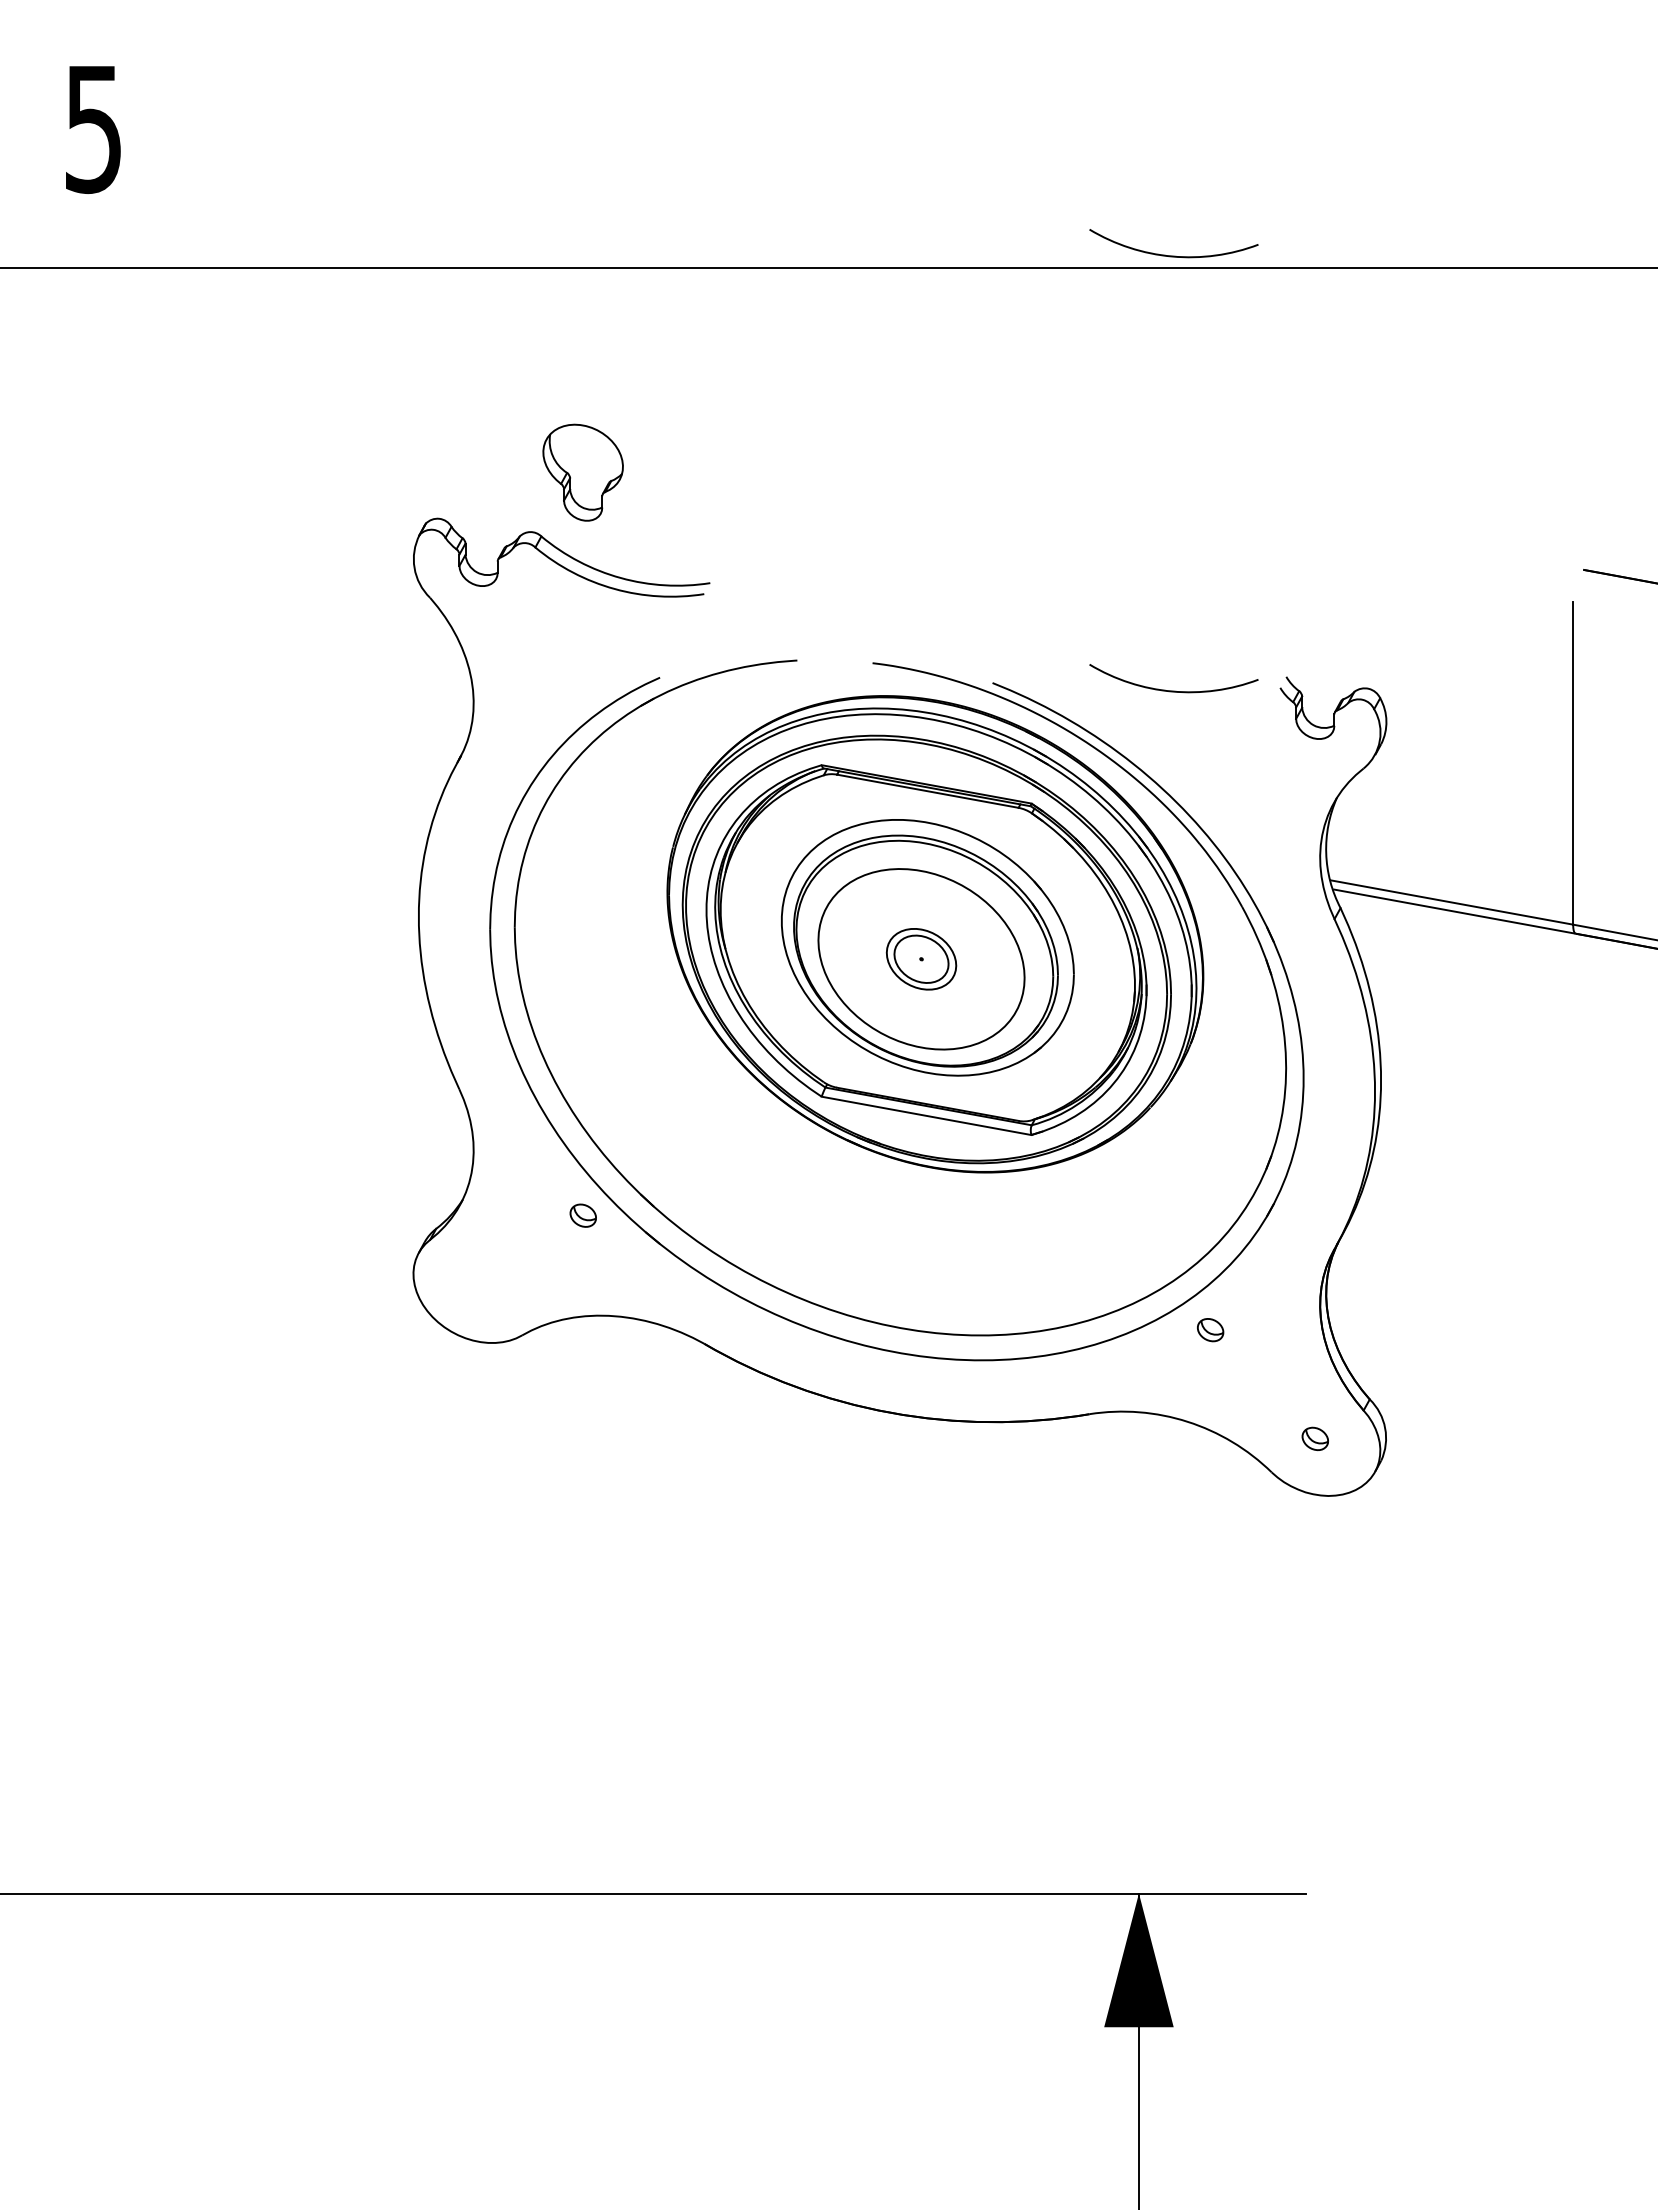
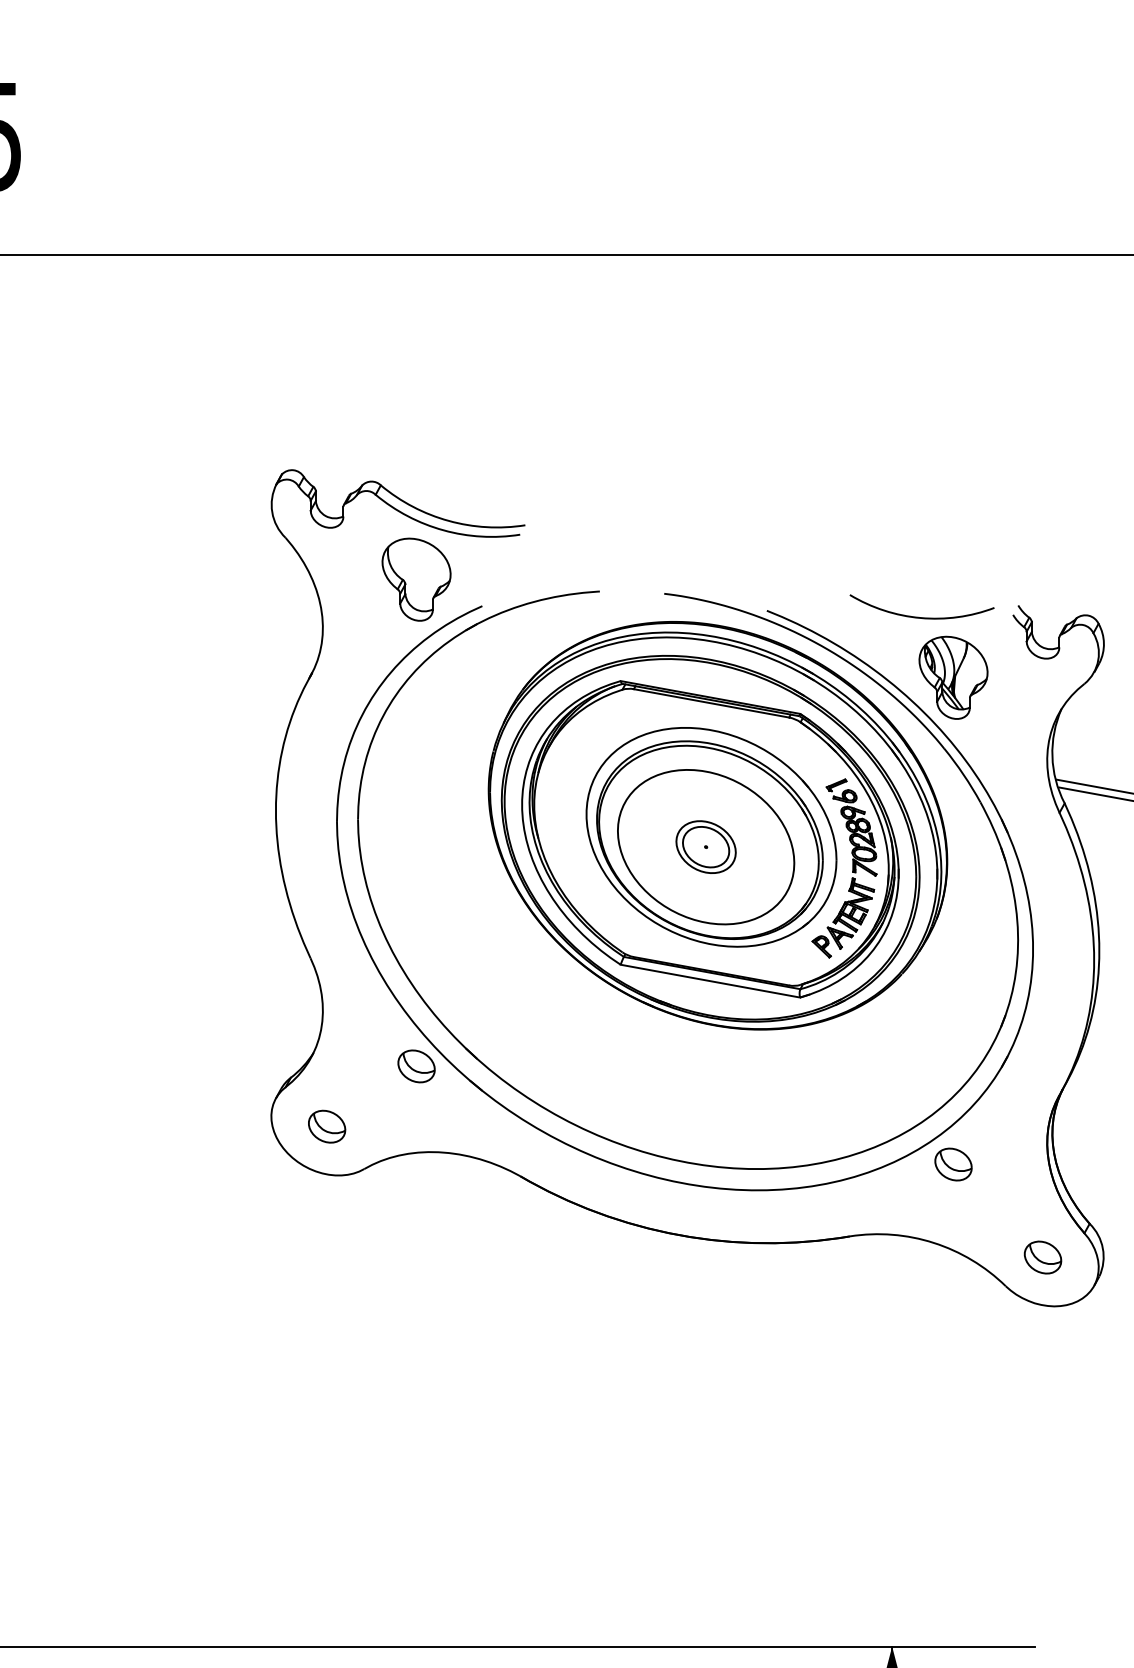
arc: (1173, 255) -> (921, 244), removed
part: (582, 472) -> (416, 579), moved
part: (1210, 761) -> (953, 677), added
part: (1092, 984) -> (852, 868), added
part: (583, 1215) -> (416, 1066), size x1.67
part: (478, 1285) -> (327, 1126), added
part: (1210, 1329) -> (953, 1163), size x1.67
part: (1315, 1438) -> (1043, 1257), size x1.67

